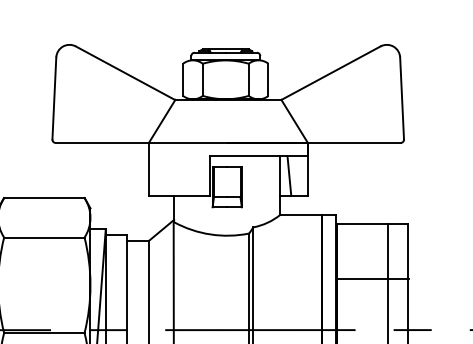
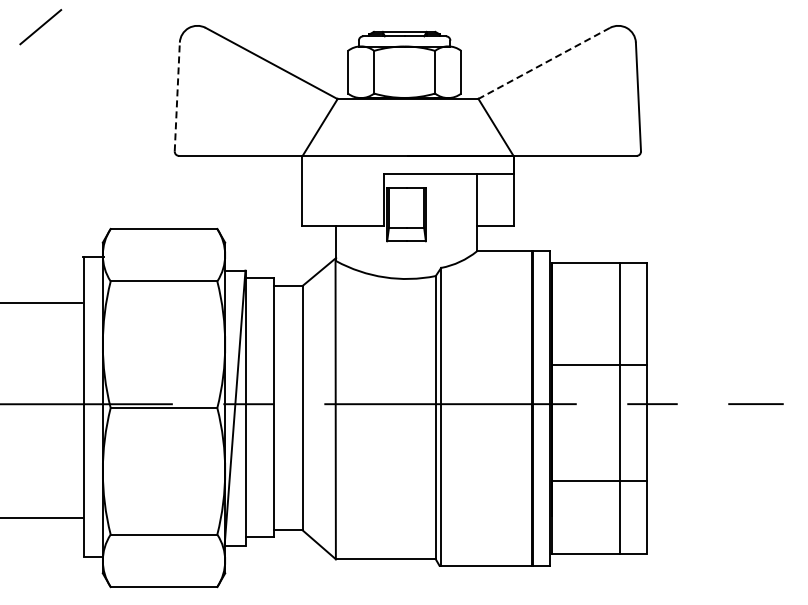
line: (330, 73) -> (543, 63), solid -> dashed
line: (54, 98) -> (177, 96), solid -> dashed
line: (289, 175) -> (488, 199), removed
line: (372, 279) -> (599, 365), moved

